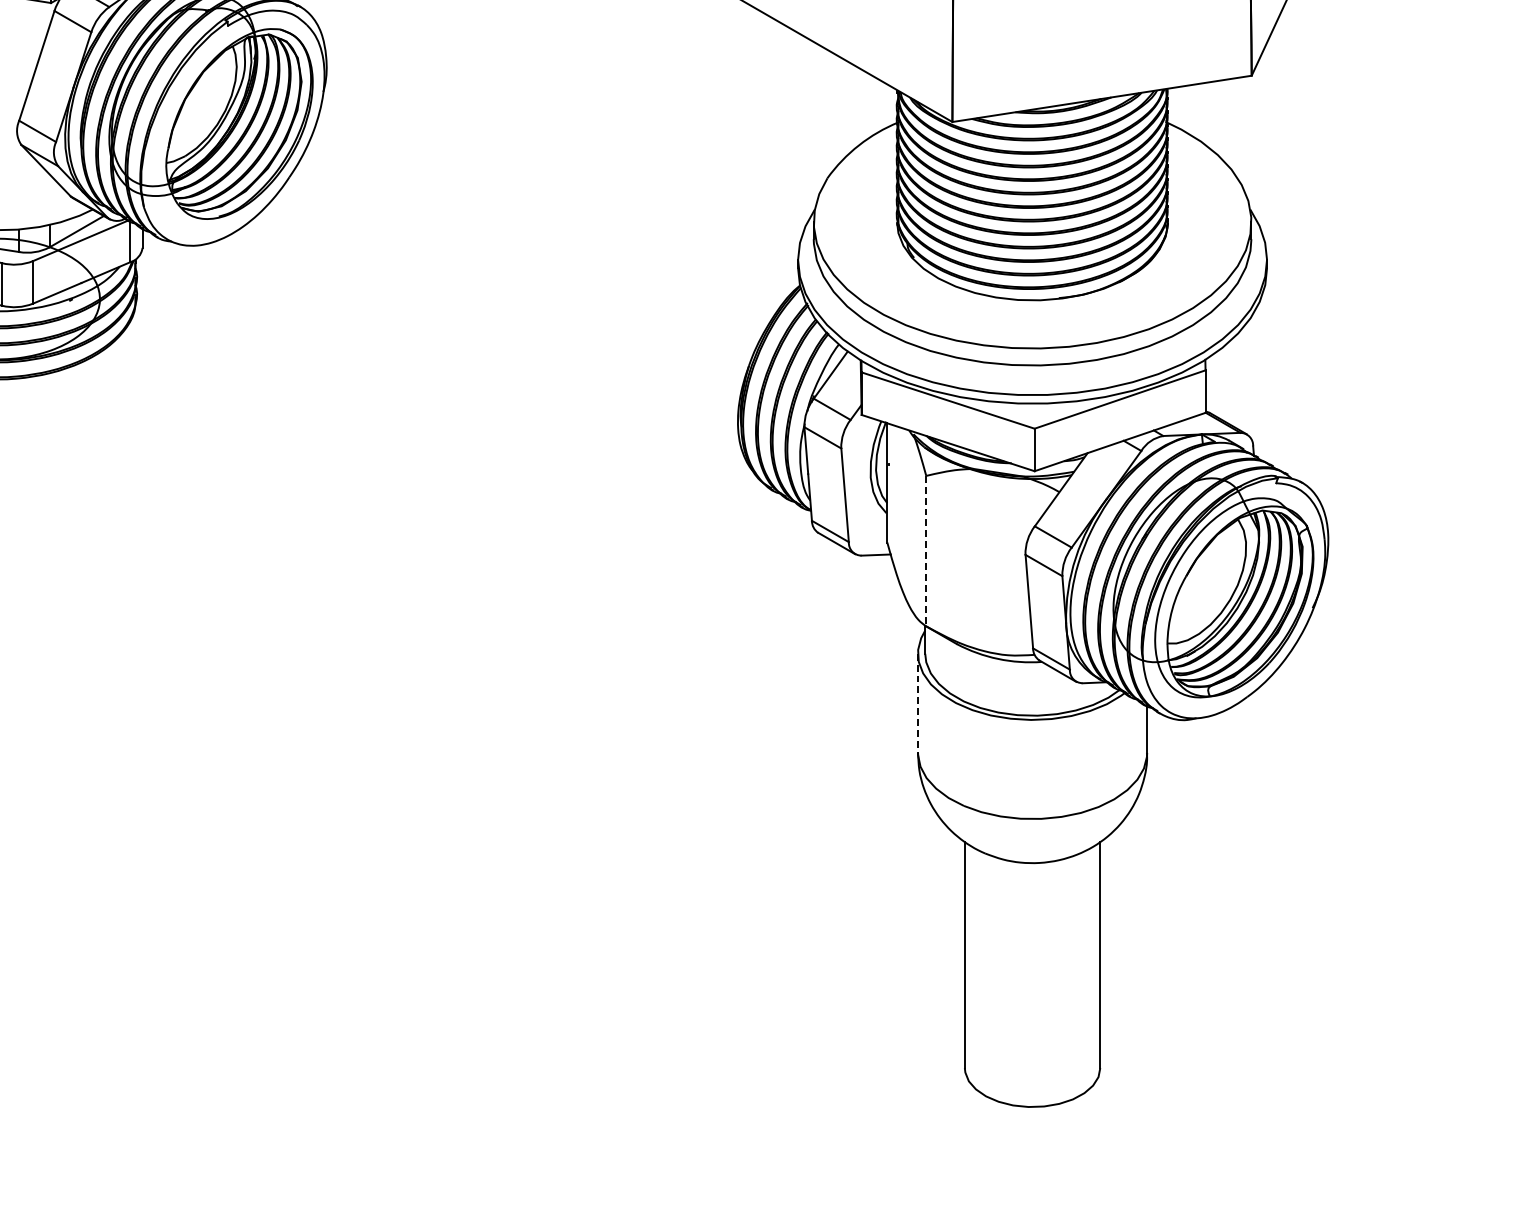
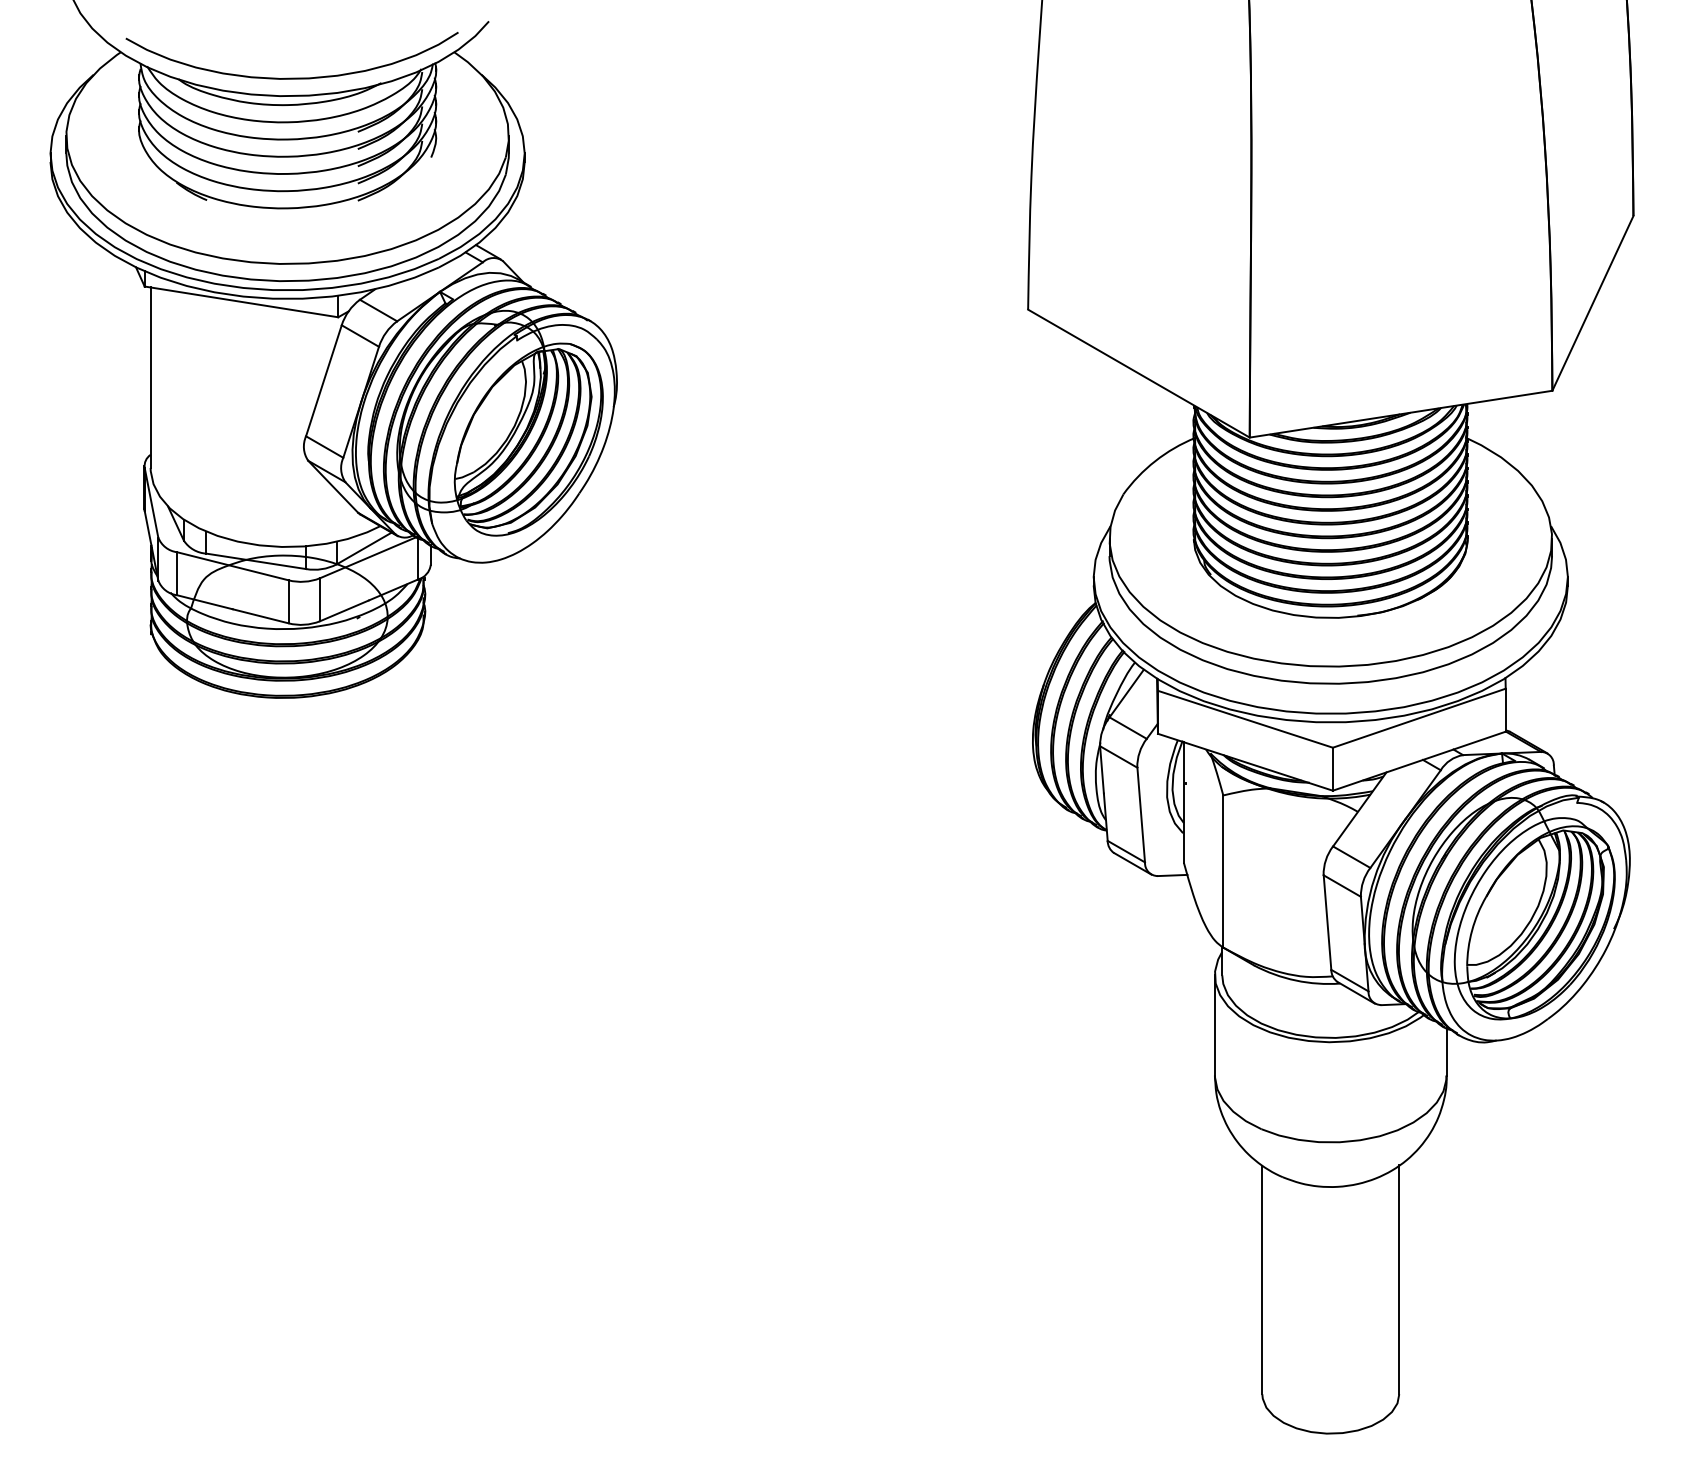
line: (926, 552) -> (1223, 872), dashed -> solid
line: (917, 703) -> (1214, 1025), dashed -> solid

